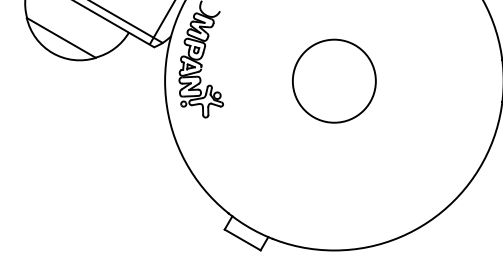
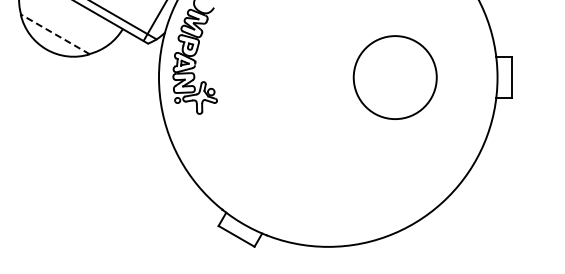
line: (61, 38) -> (55, 34), solid -> dashed
circle: (333, 81) -> (394, 77), moved

